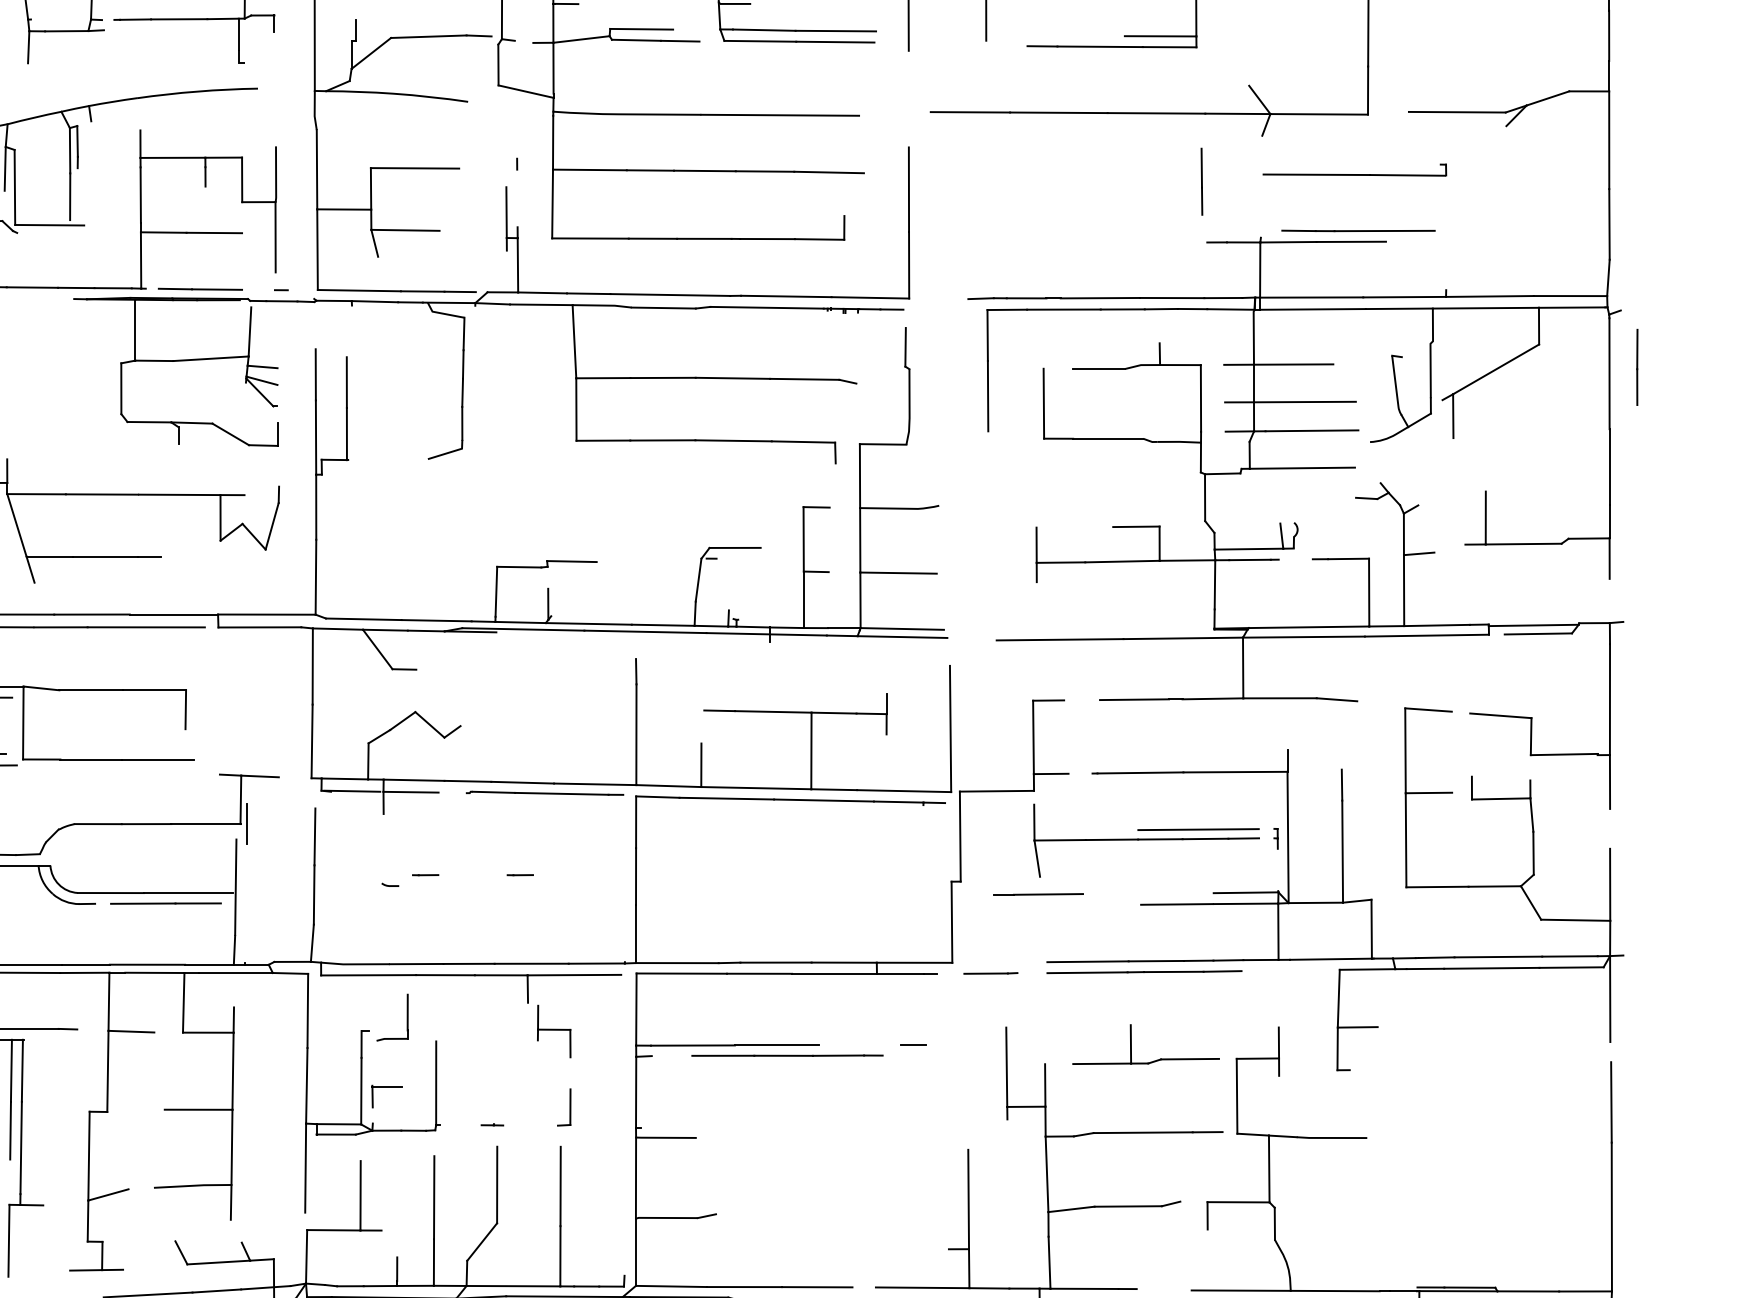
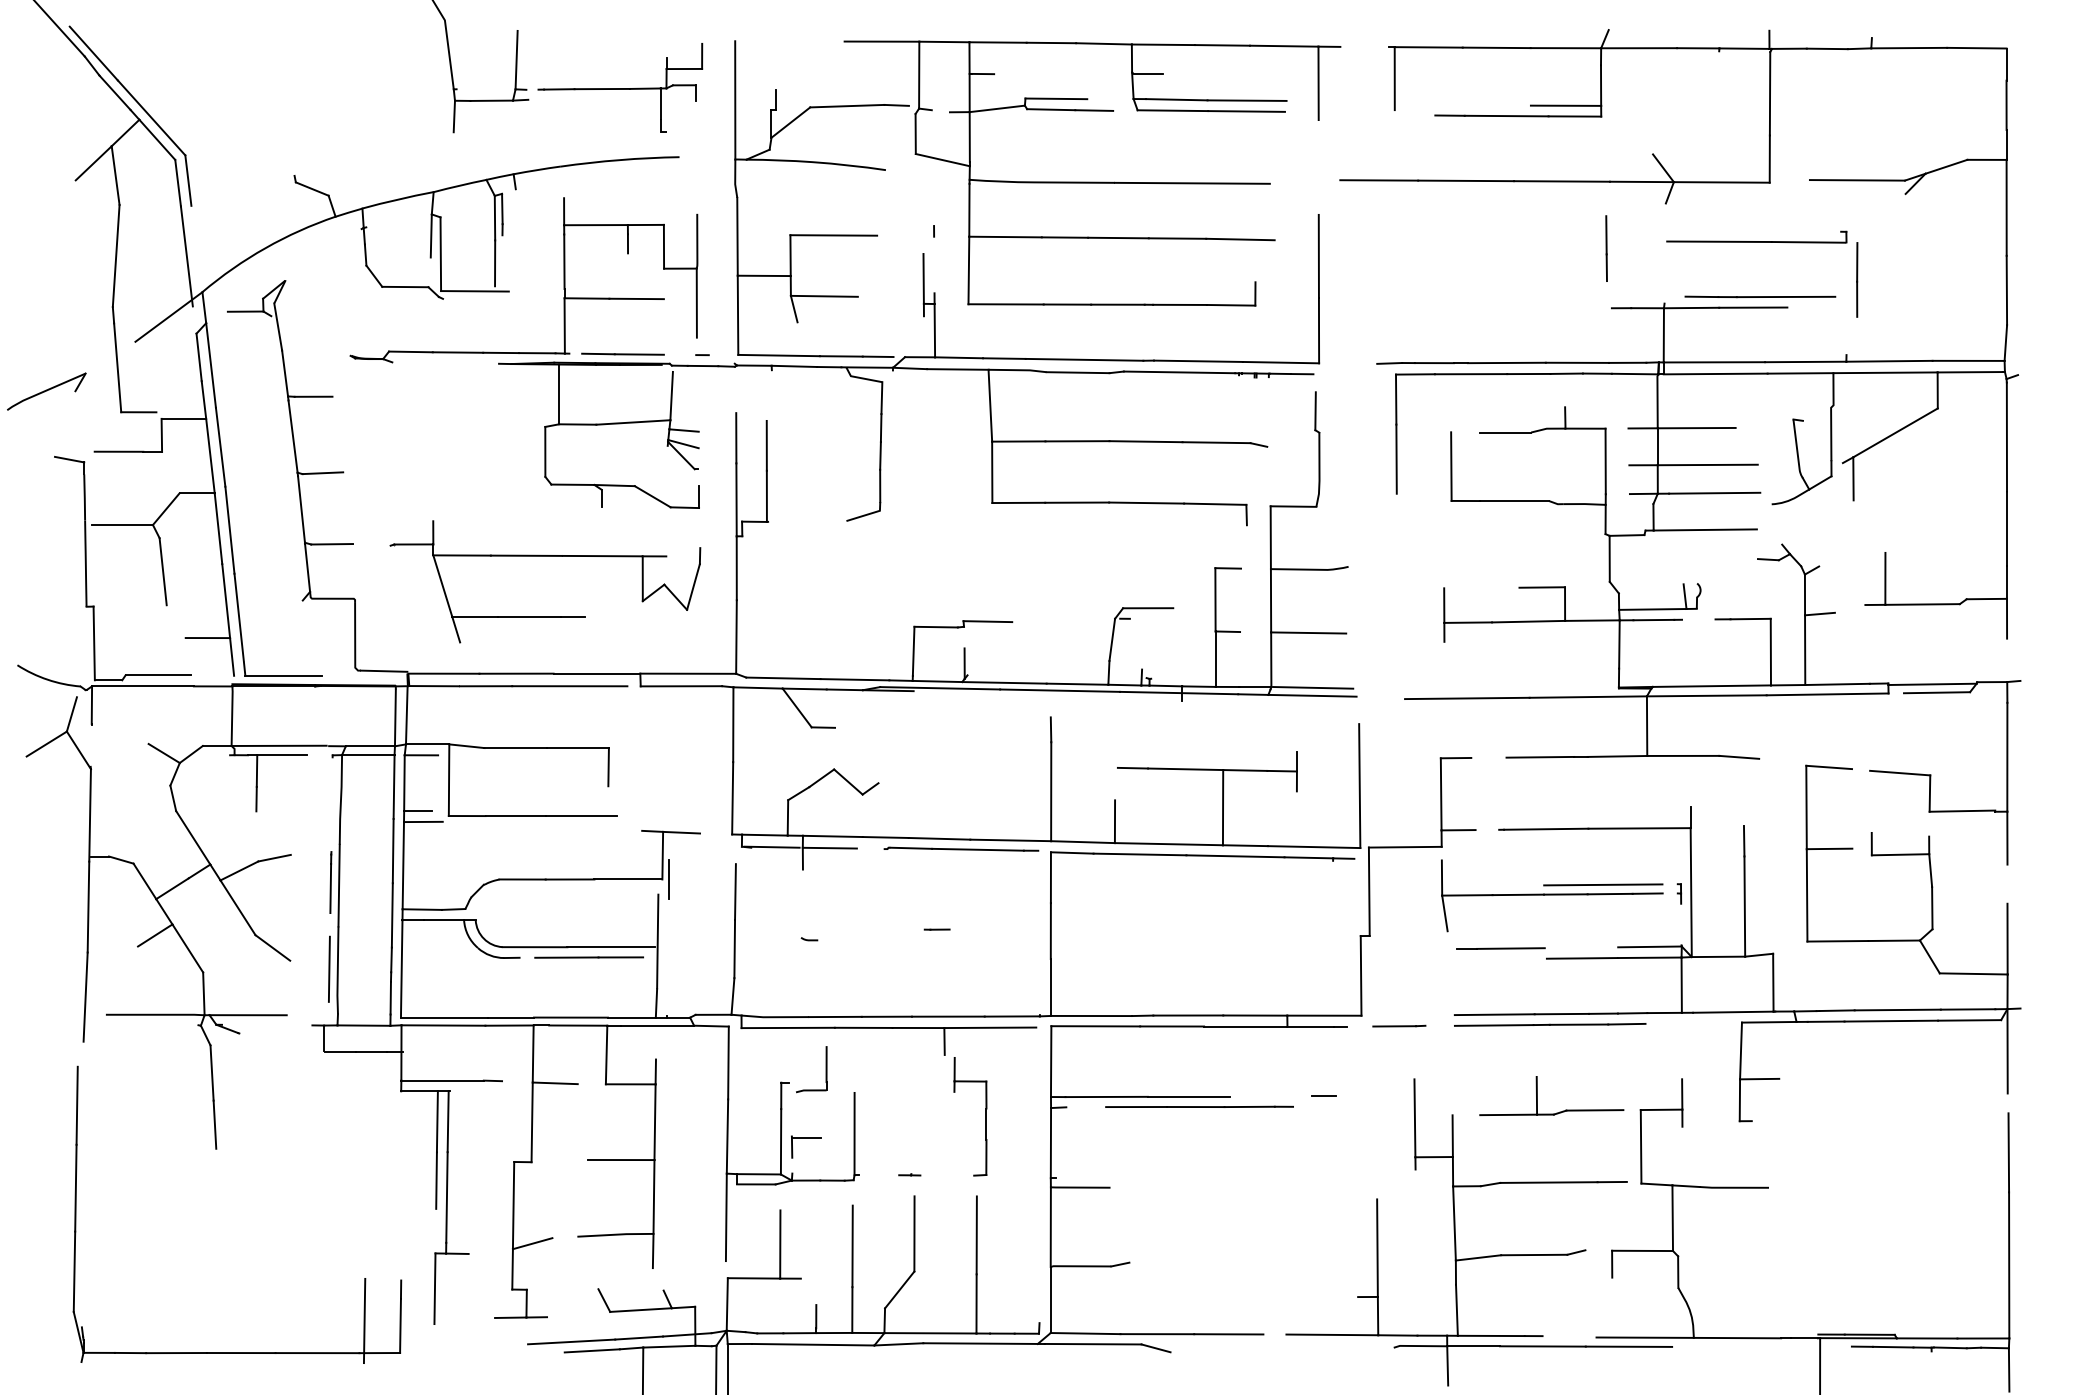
line: (1637, 366) -> (1857, 279), moved
line: (424, 875) -> (843, 929), removed
line: (1037, 894) -> (1500, 948), moved
line: (570, 1073) -> (986, 1124), added

